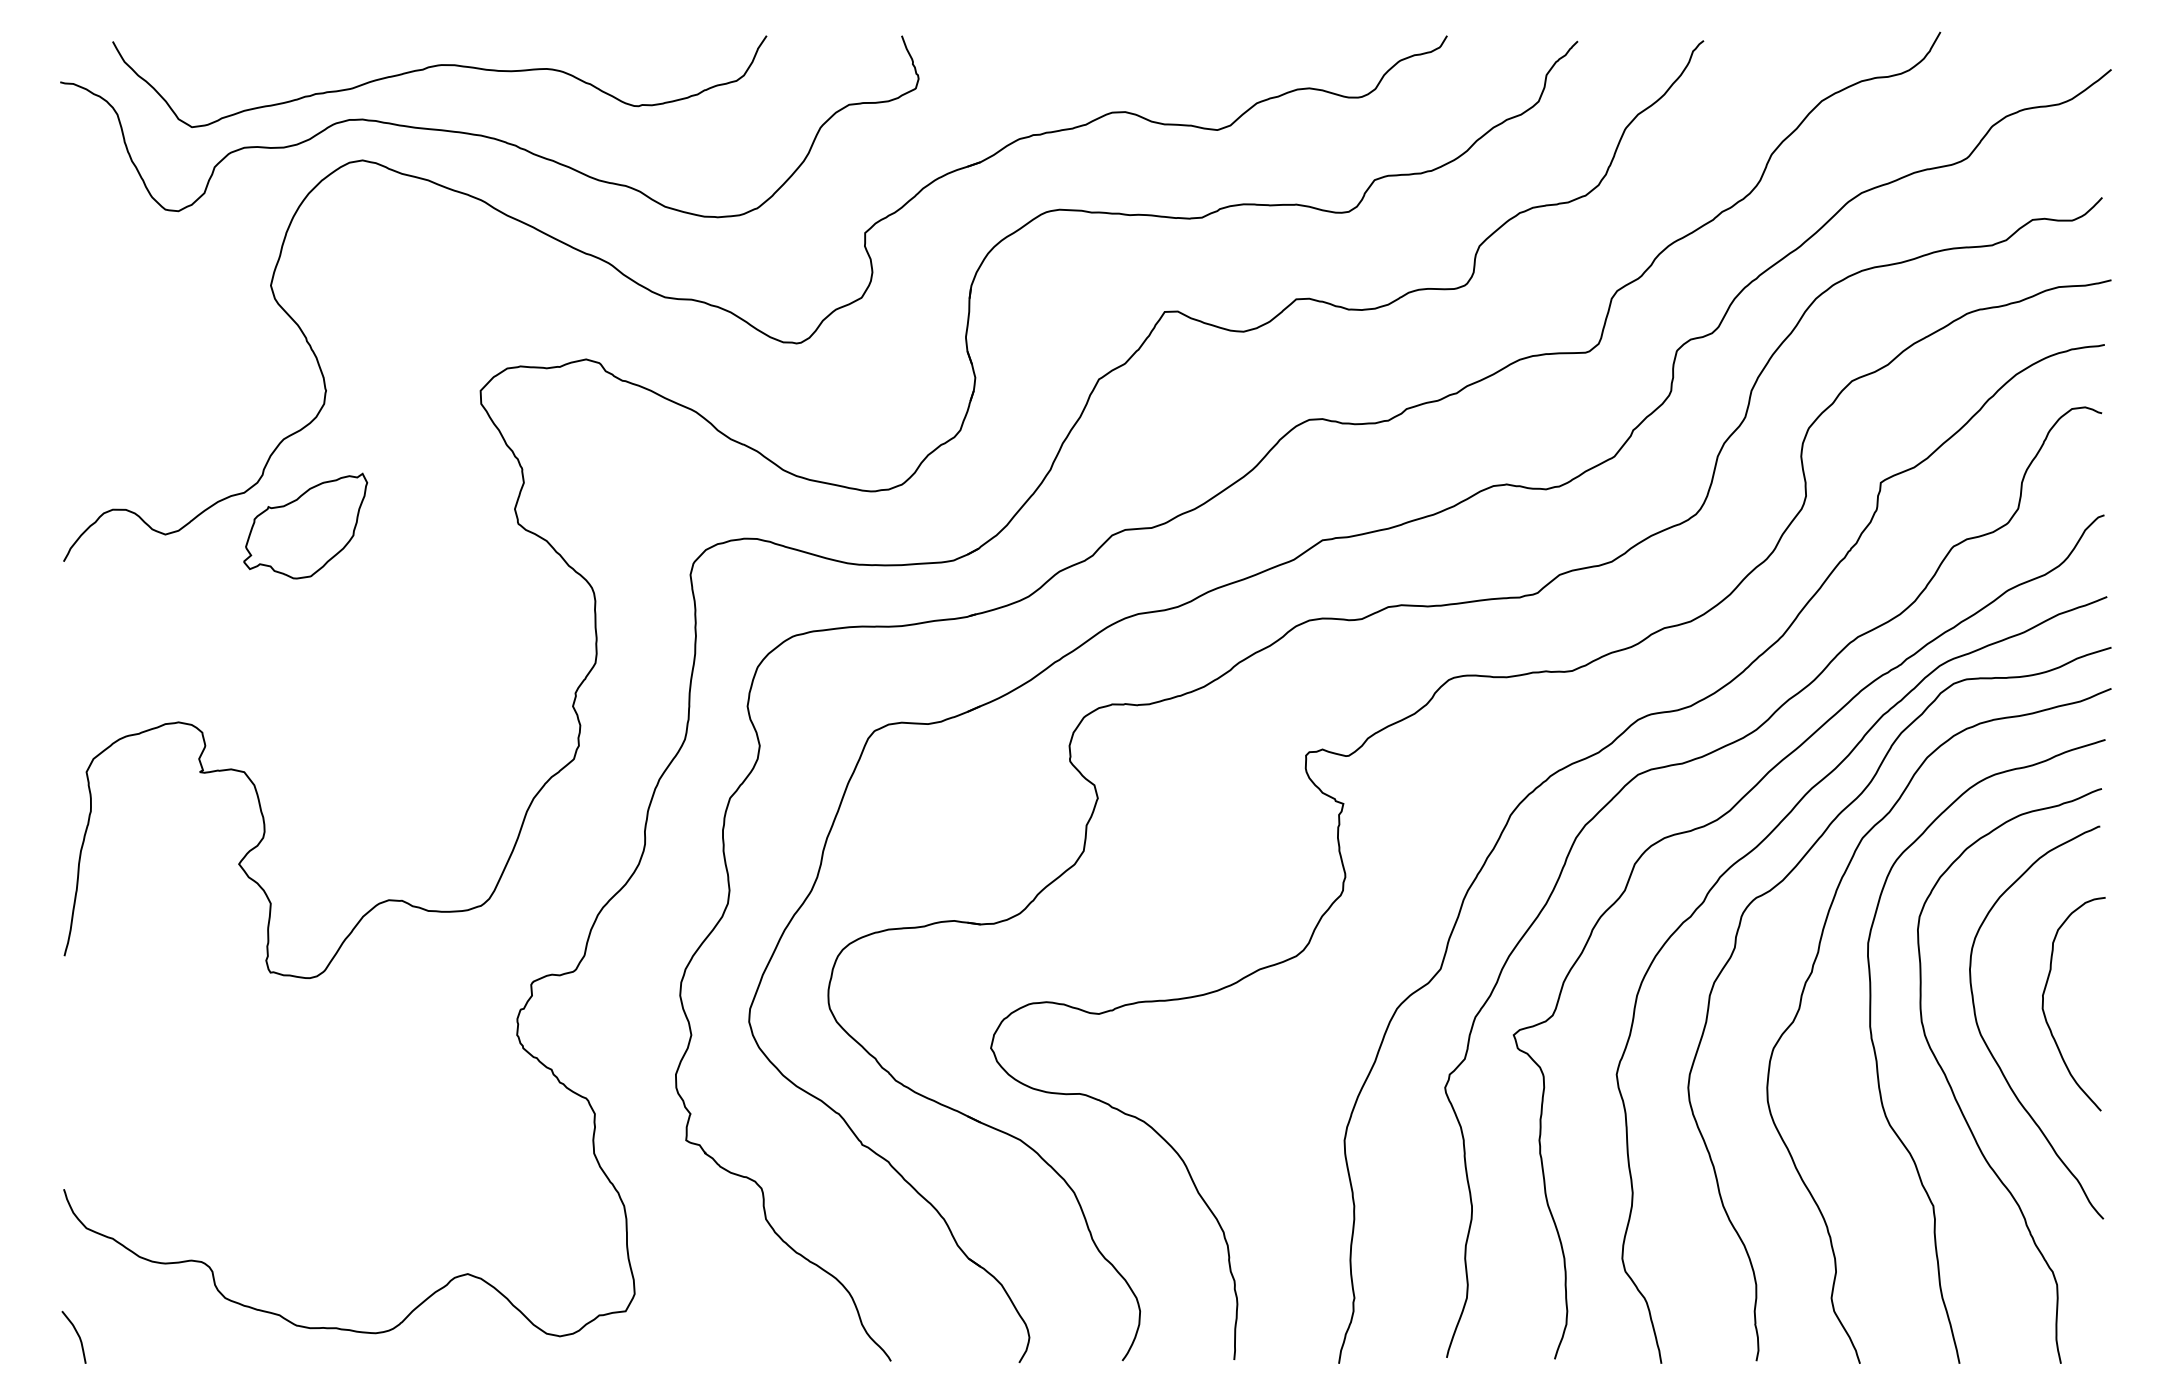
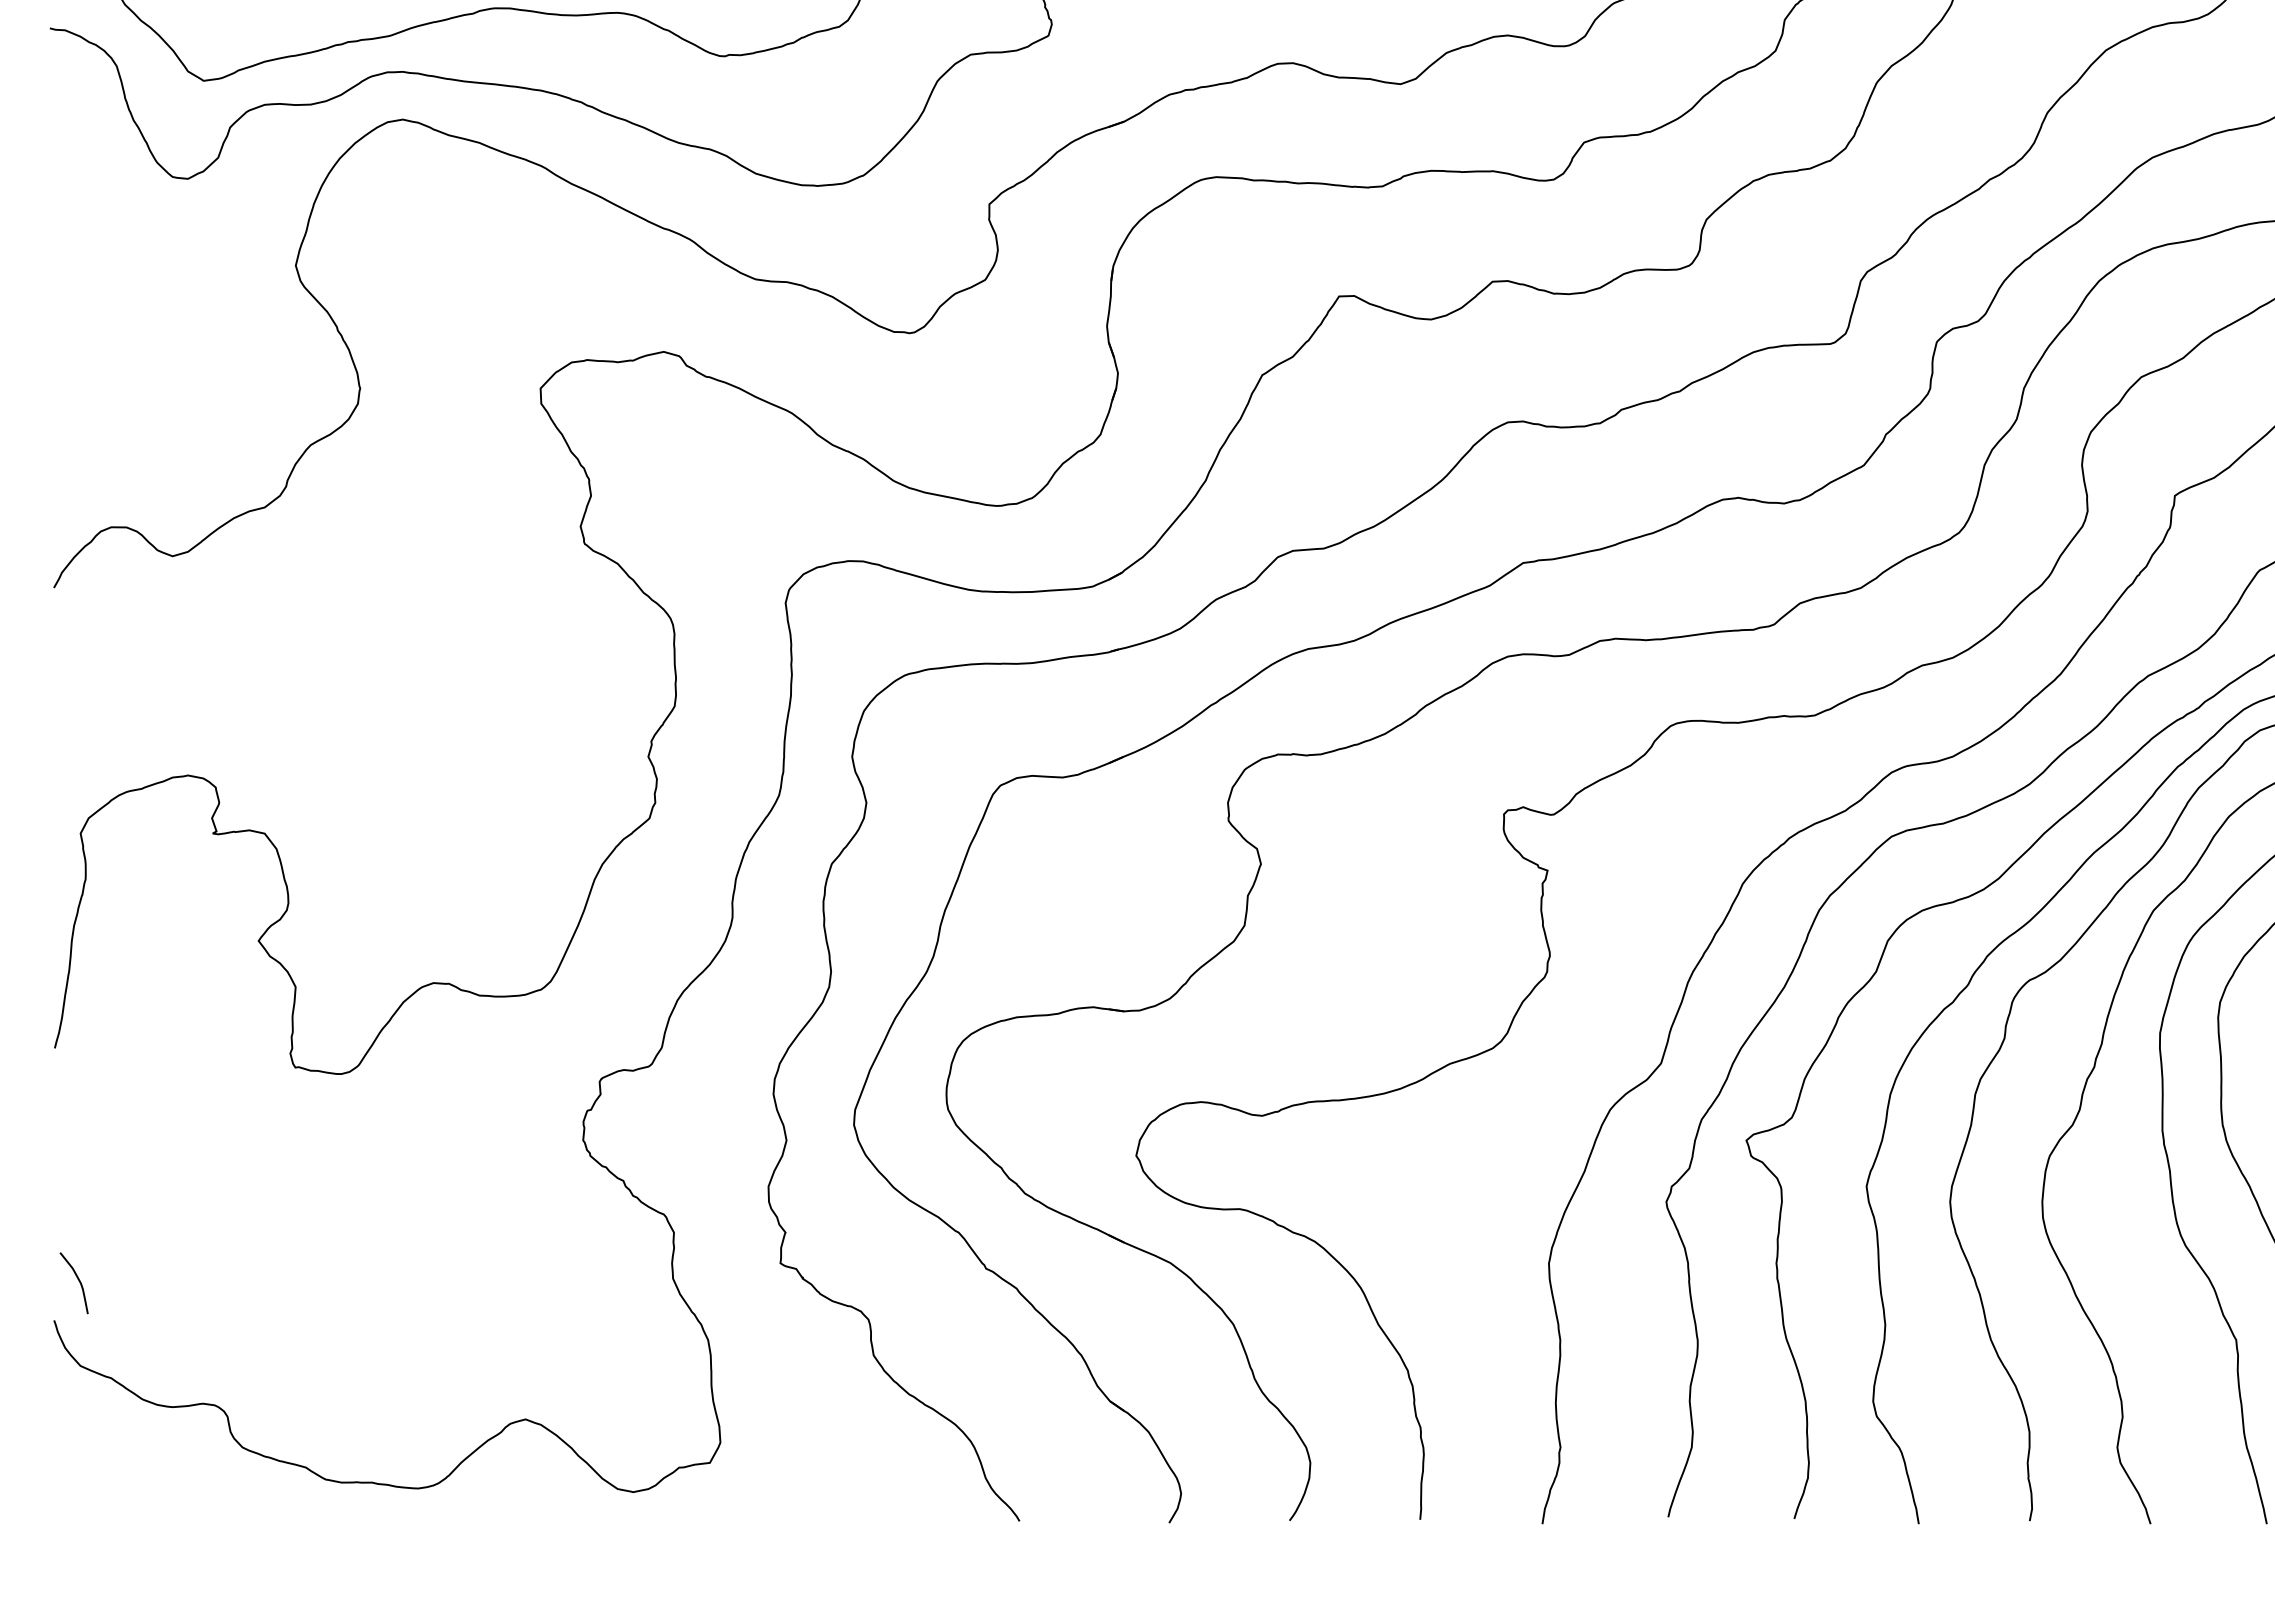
part: (305, 525) -> (336, 545), removed
curve: (77, 1335) -> (78, 1281), moved

